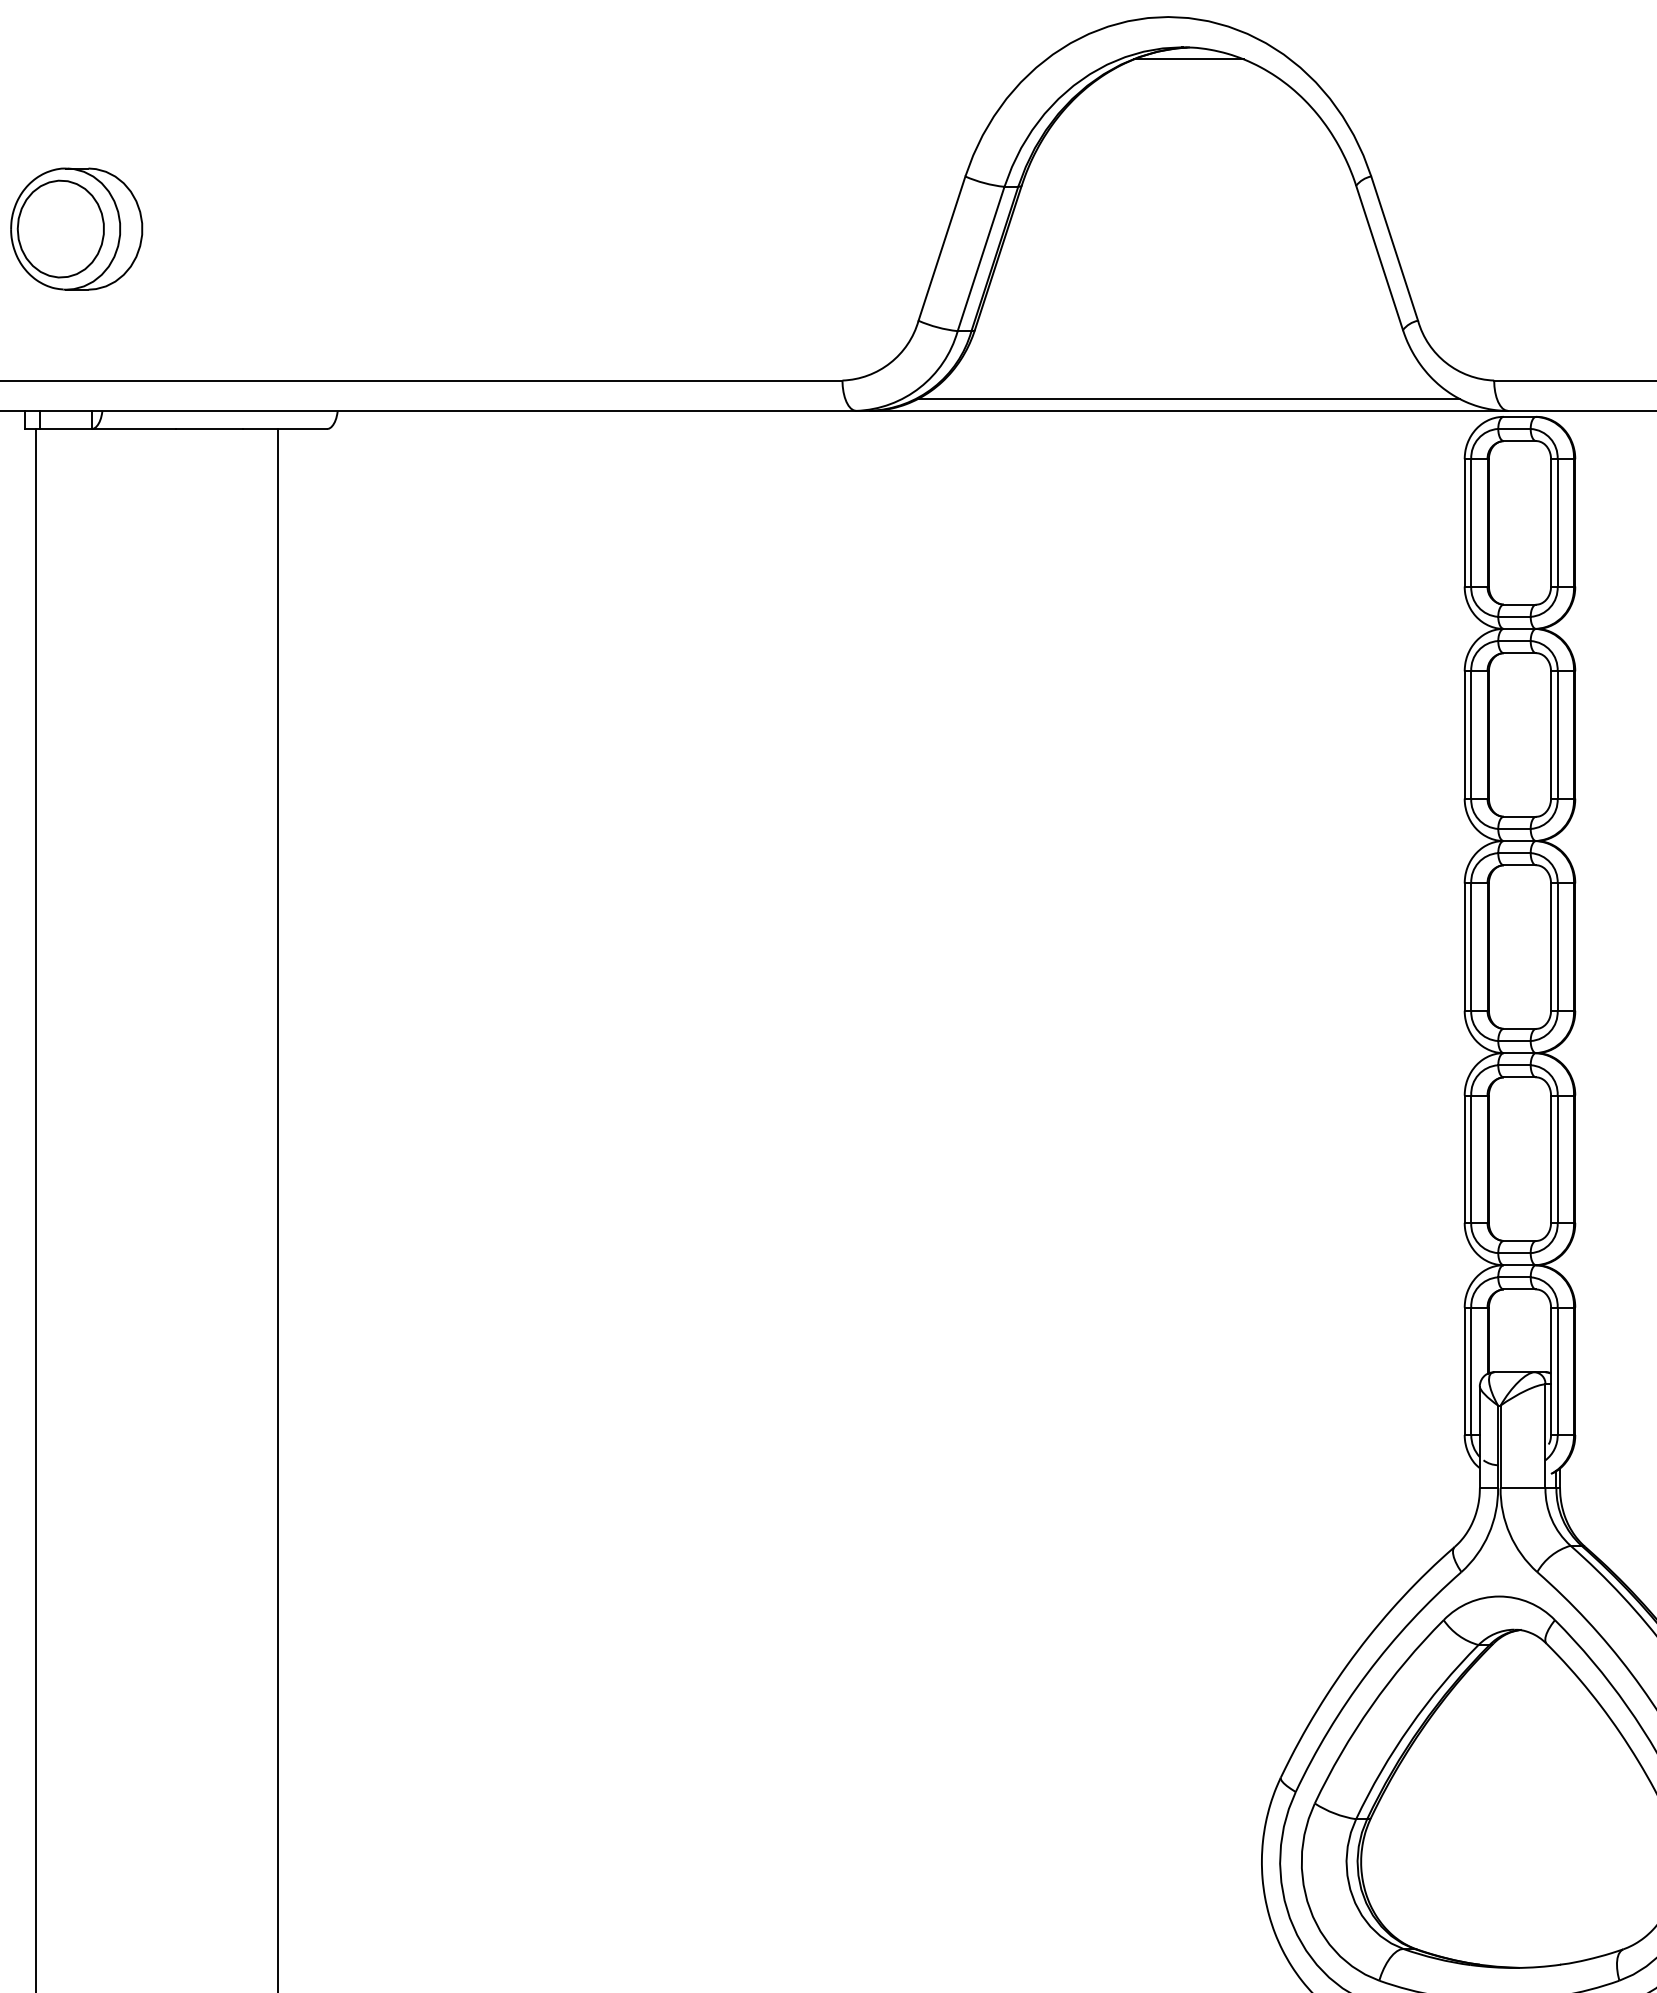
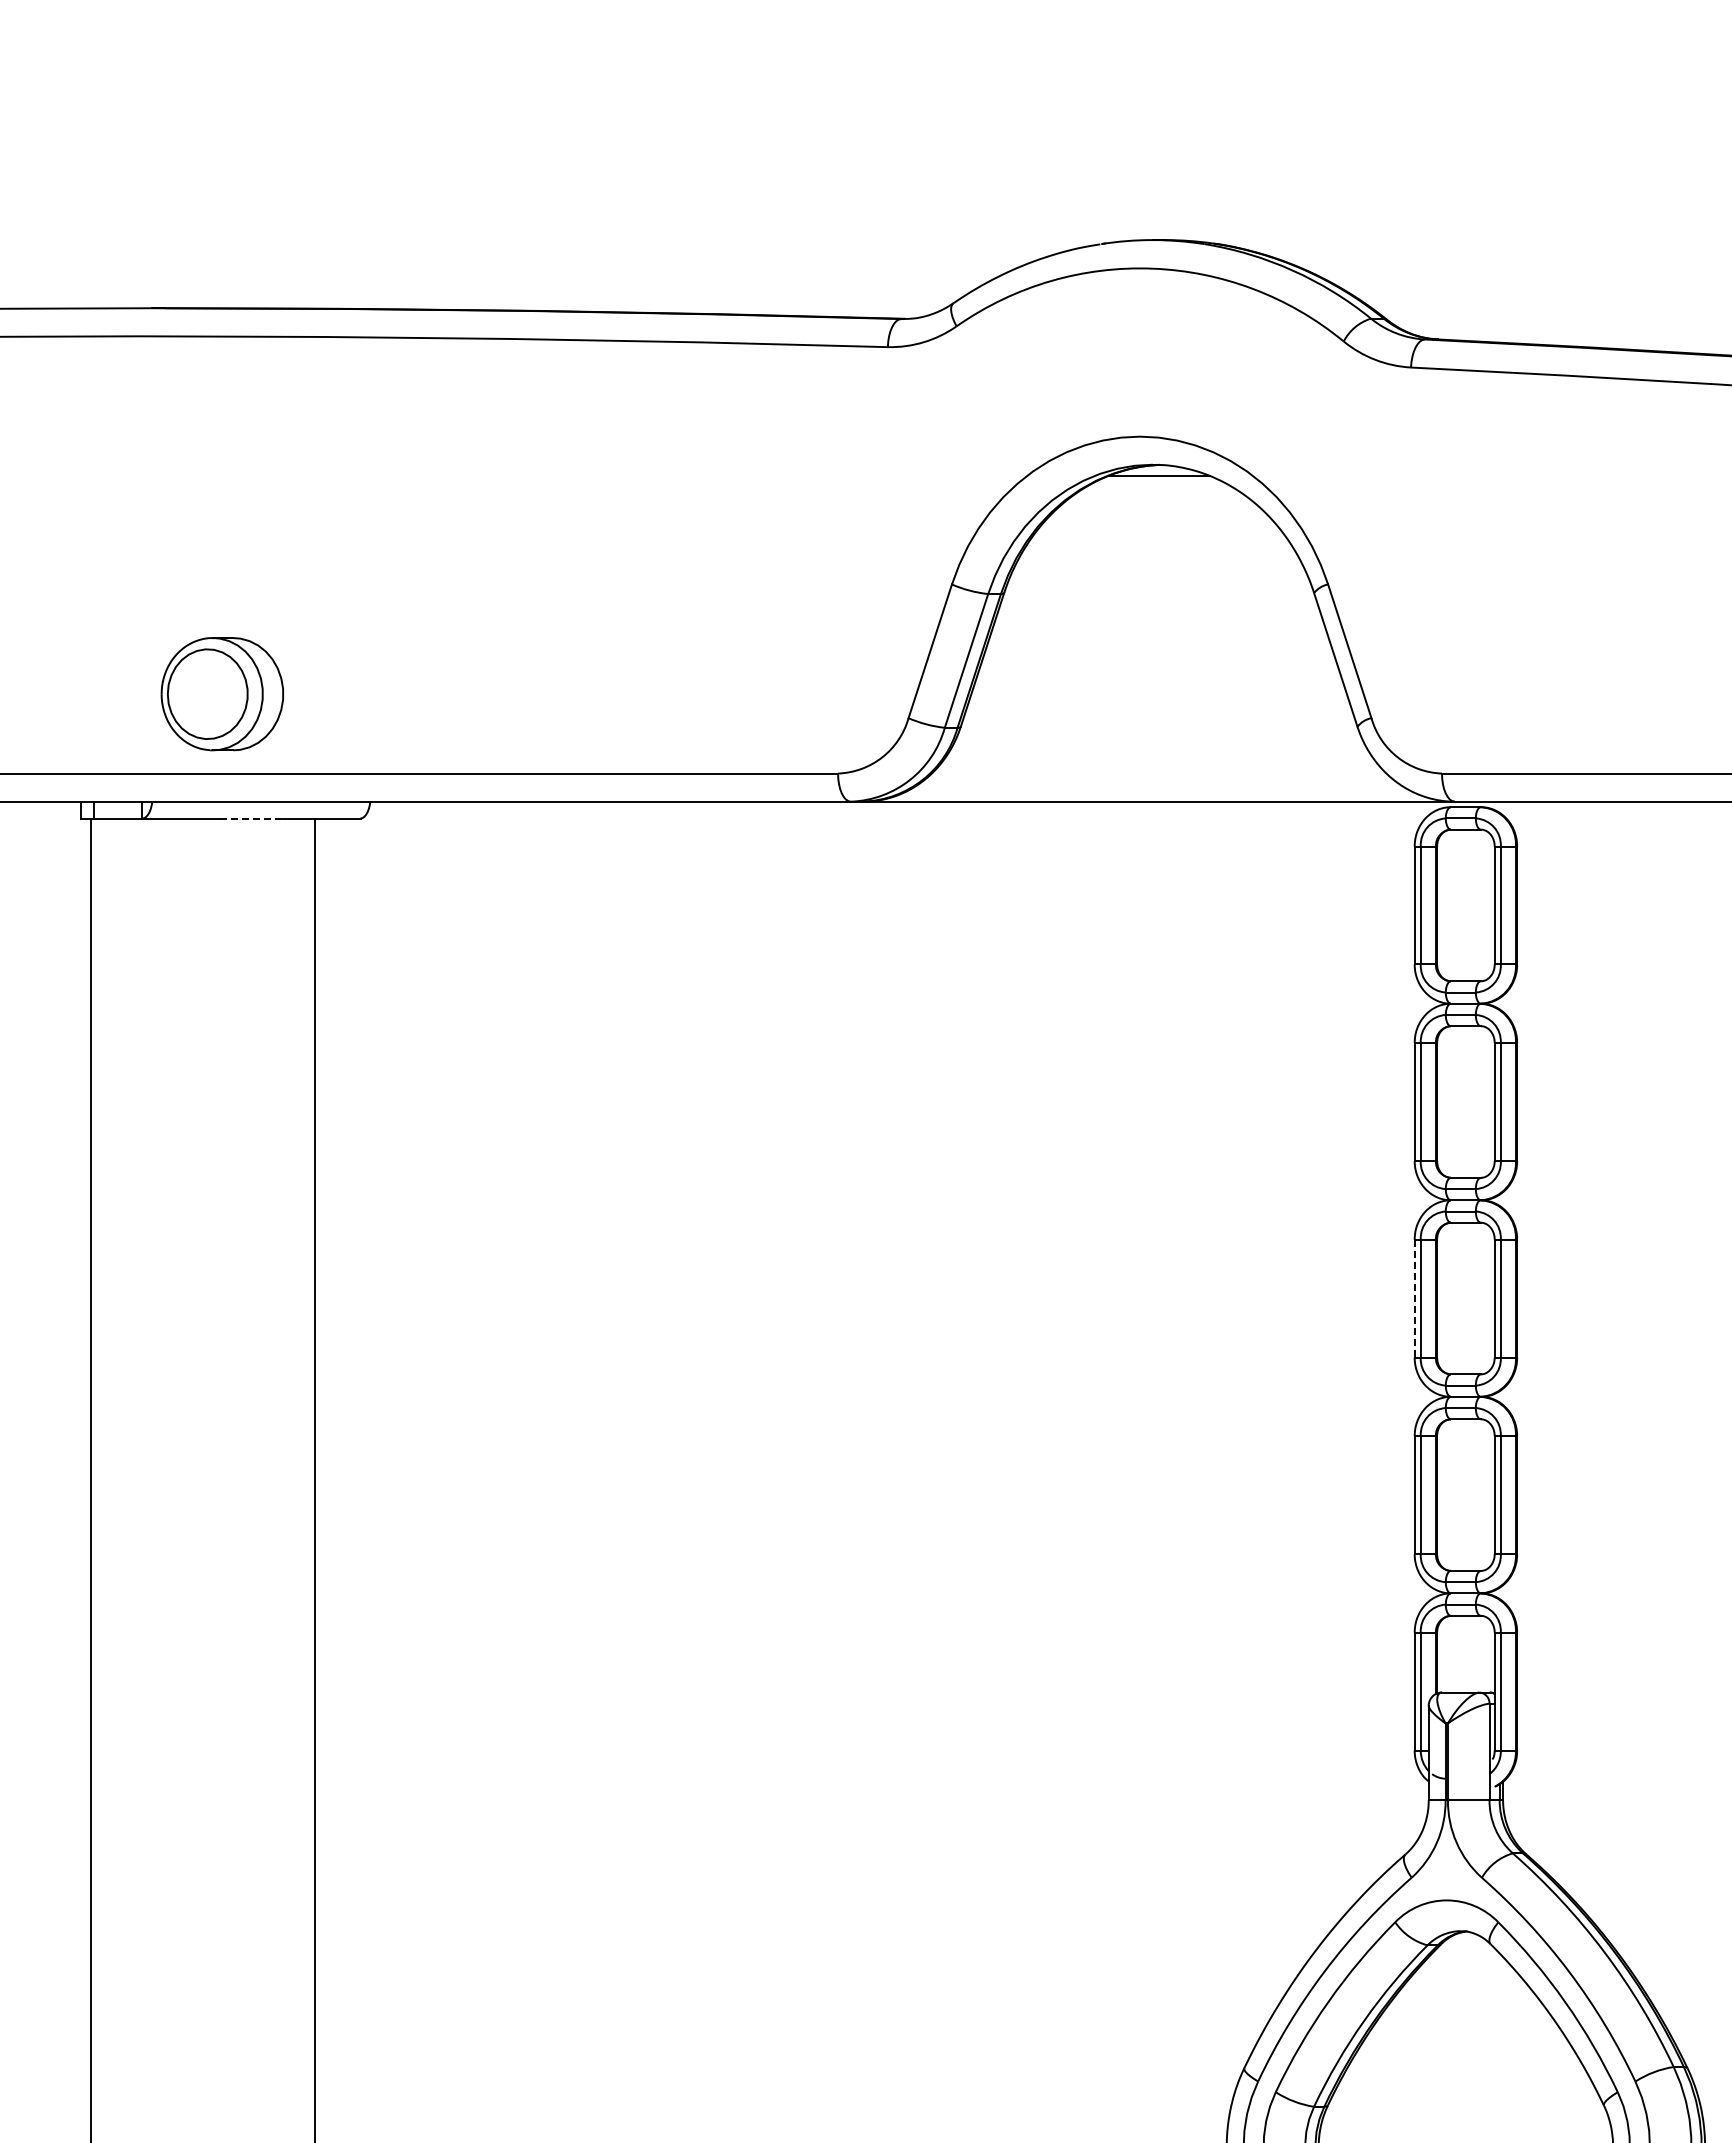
part: (75, 229) -> (221, 694), moved
line: (1189, 398) -> (1159, 790), removed
line: (210, 429) -> (252, 818), solid -> dashed
line: (1464, 947) -> (1414, 1298), solid -> dashed

